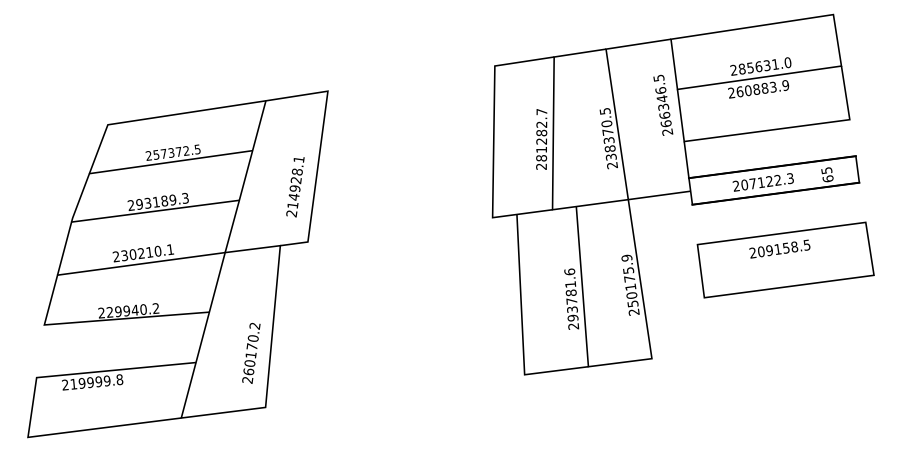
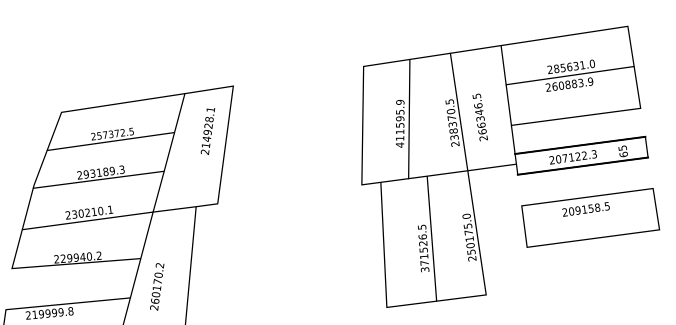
text: (663, 104) -> (480, 116), moved
text: (541, 139) -> (400, 123), 281282.7 -> 411595.9
text: (295, 187) -> (208, 131), moved
text: (627, 257) -> (467, 215), 250175.9 -> 250175.0
text: (571, 298) -> (423, 247), 293781.6 -> 371526.5
text: (251, 353) -> (157, 286), moved

